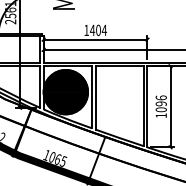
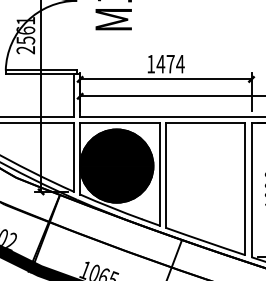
text: (98, 30) -> (170, 64), 1404 -> 1474

